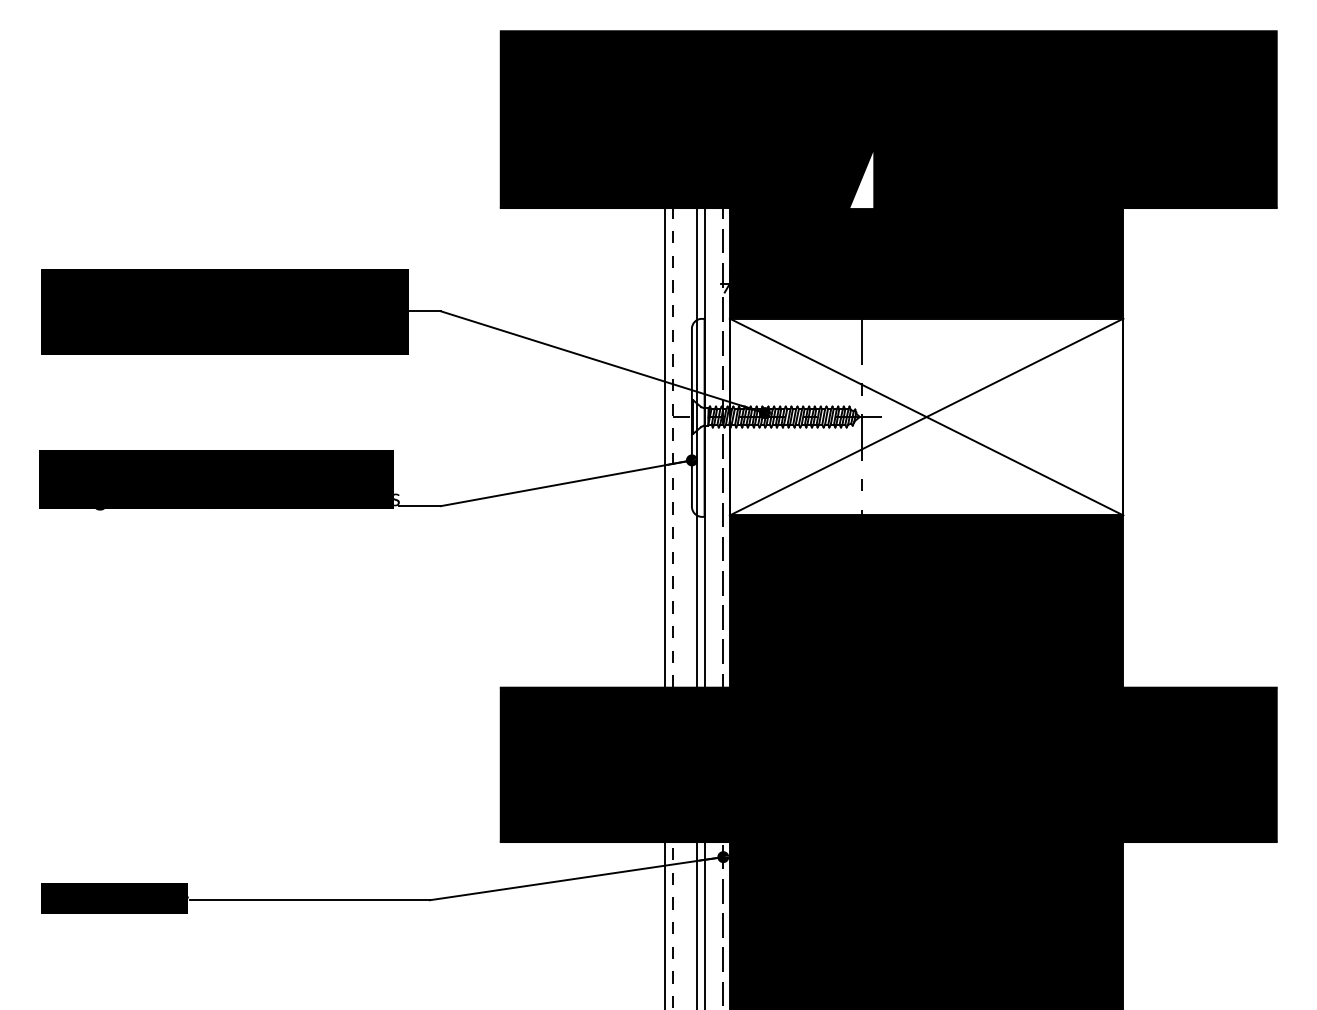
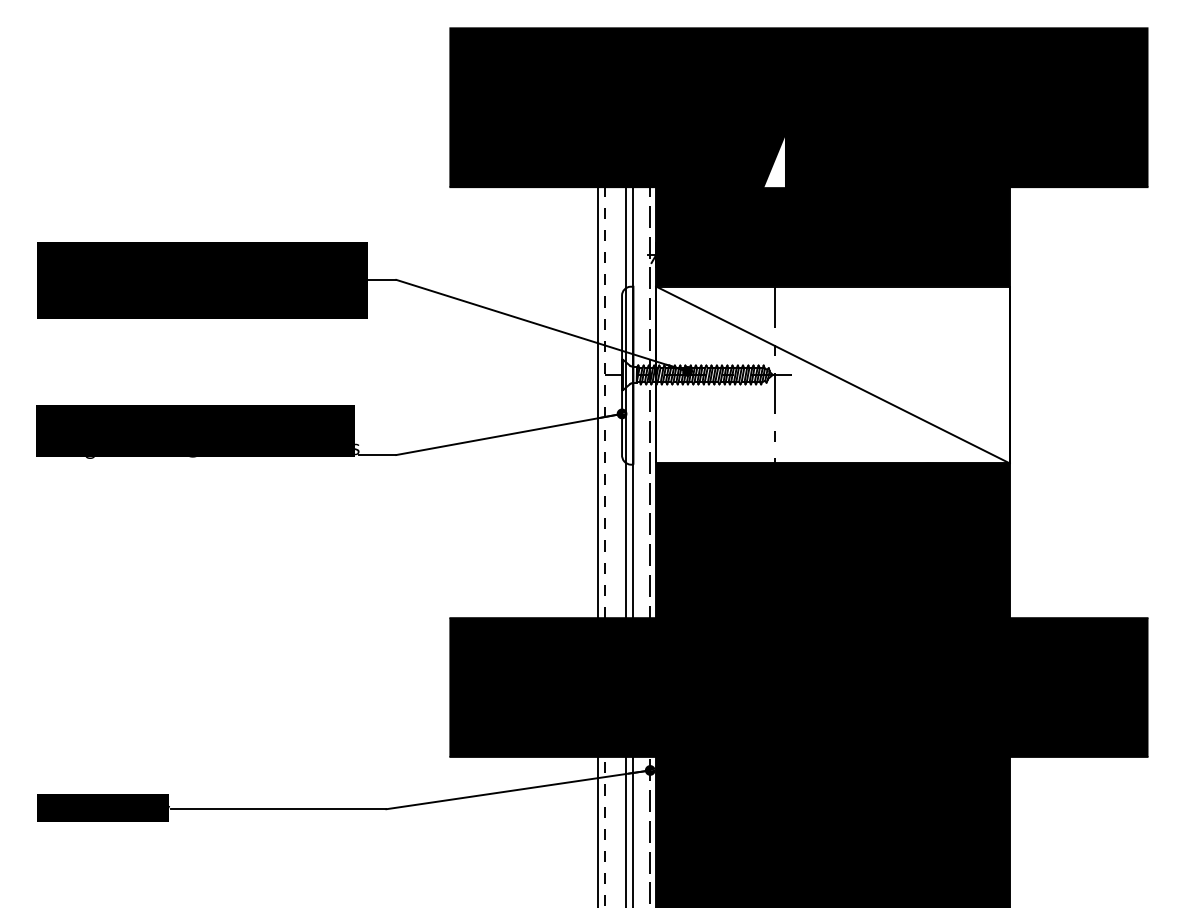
line: (926, 416) -> (832, 374), removed

